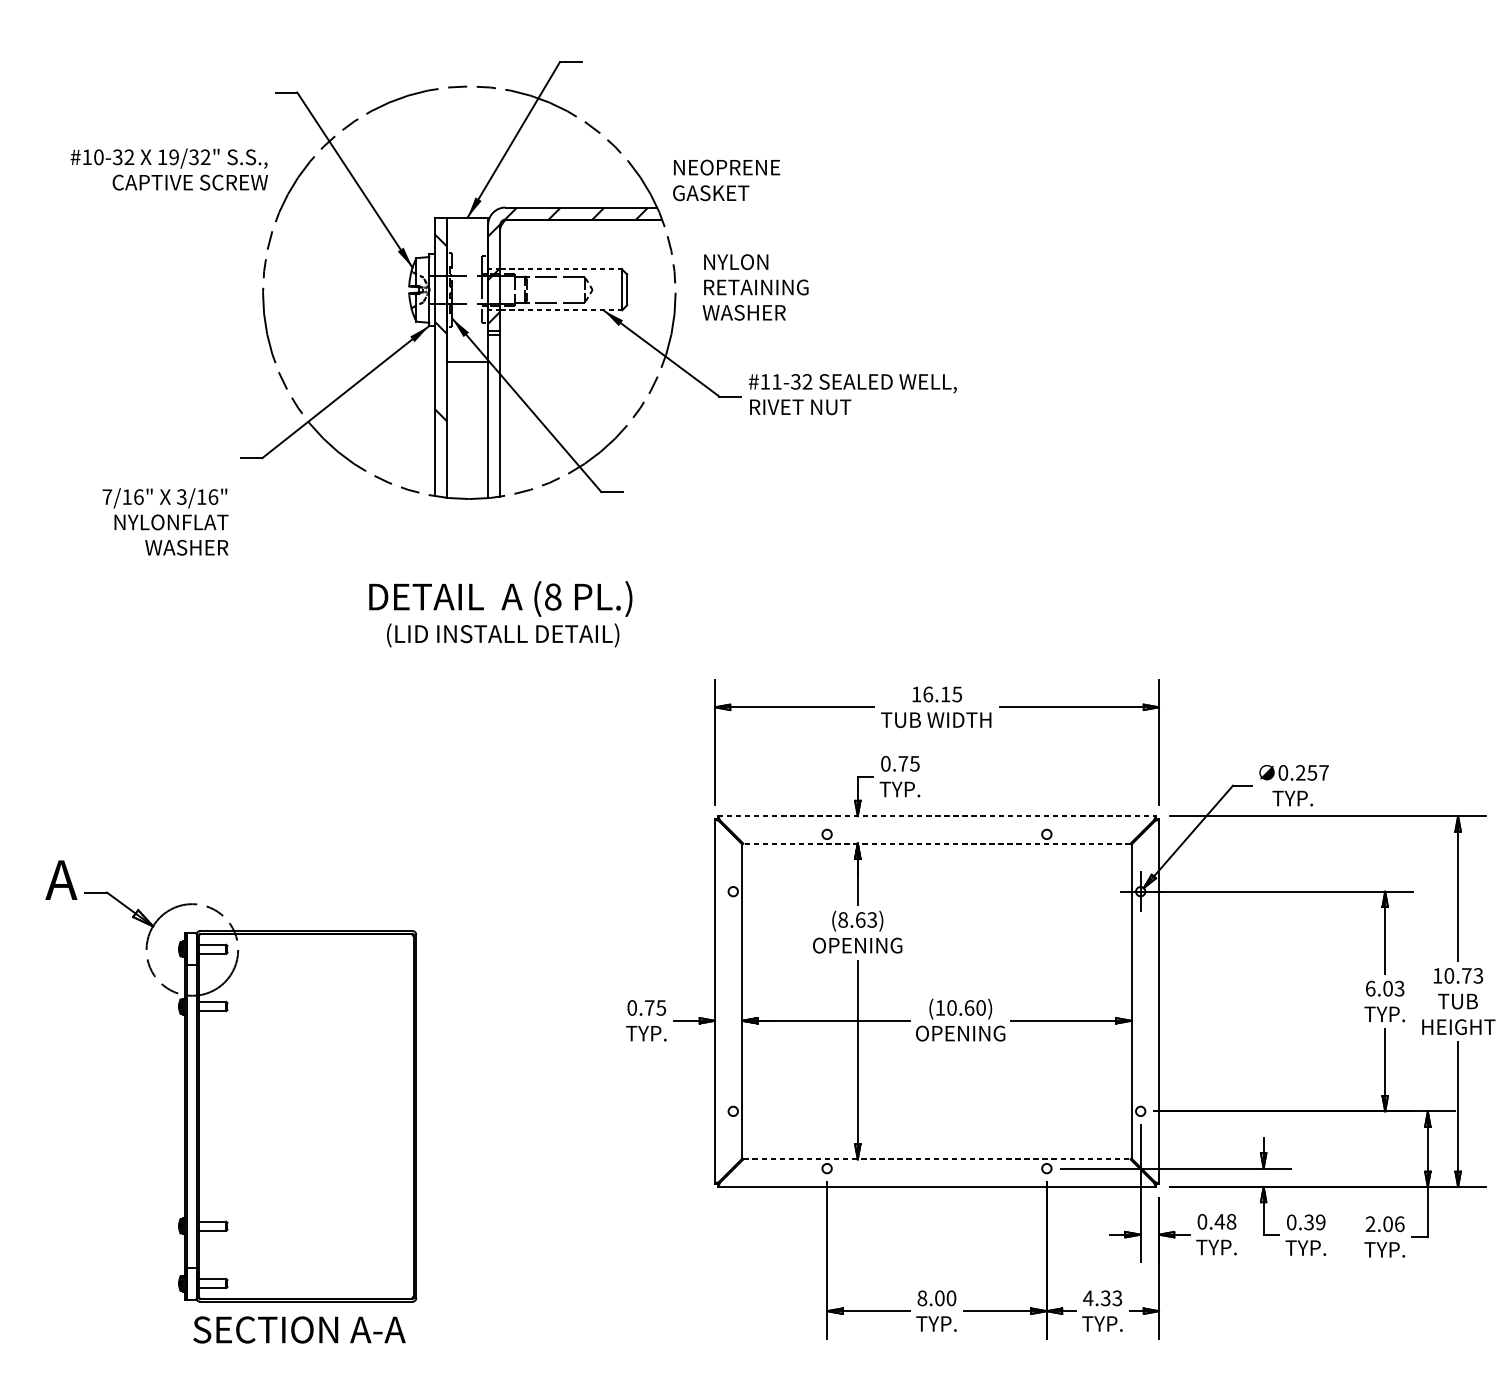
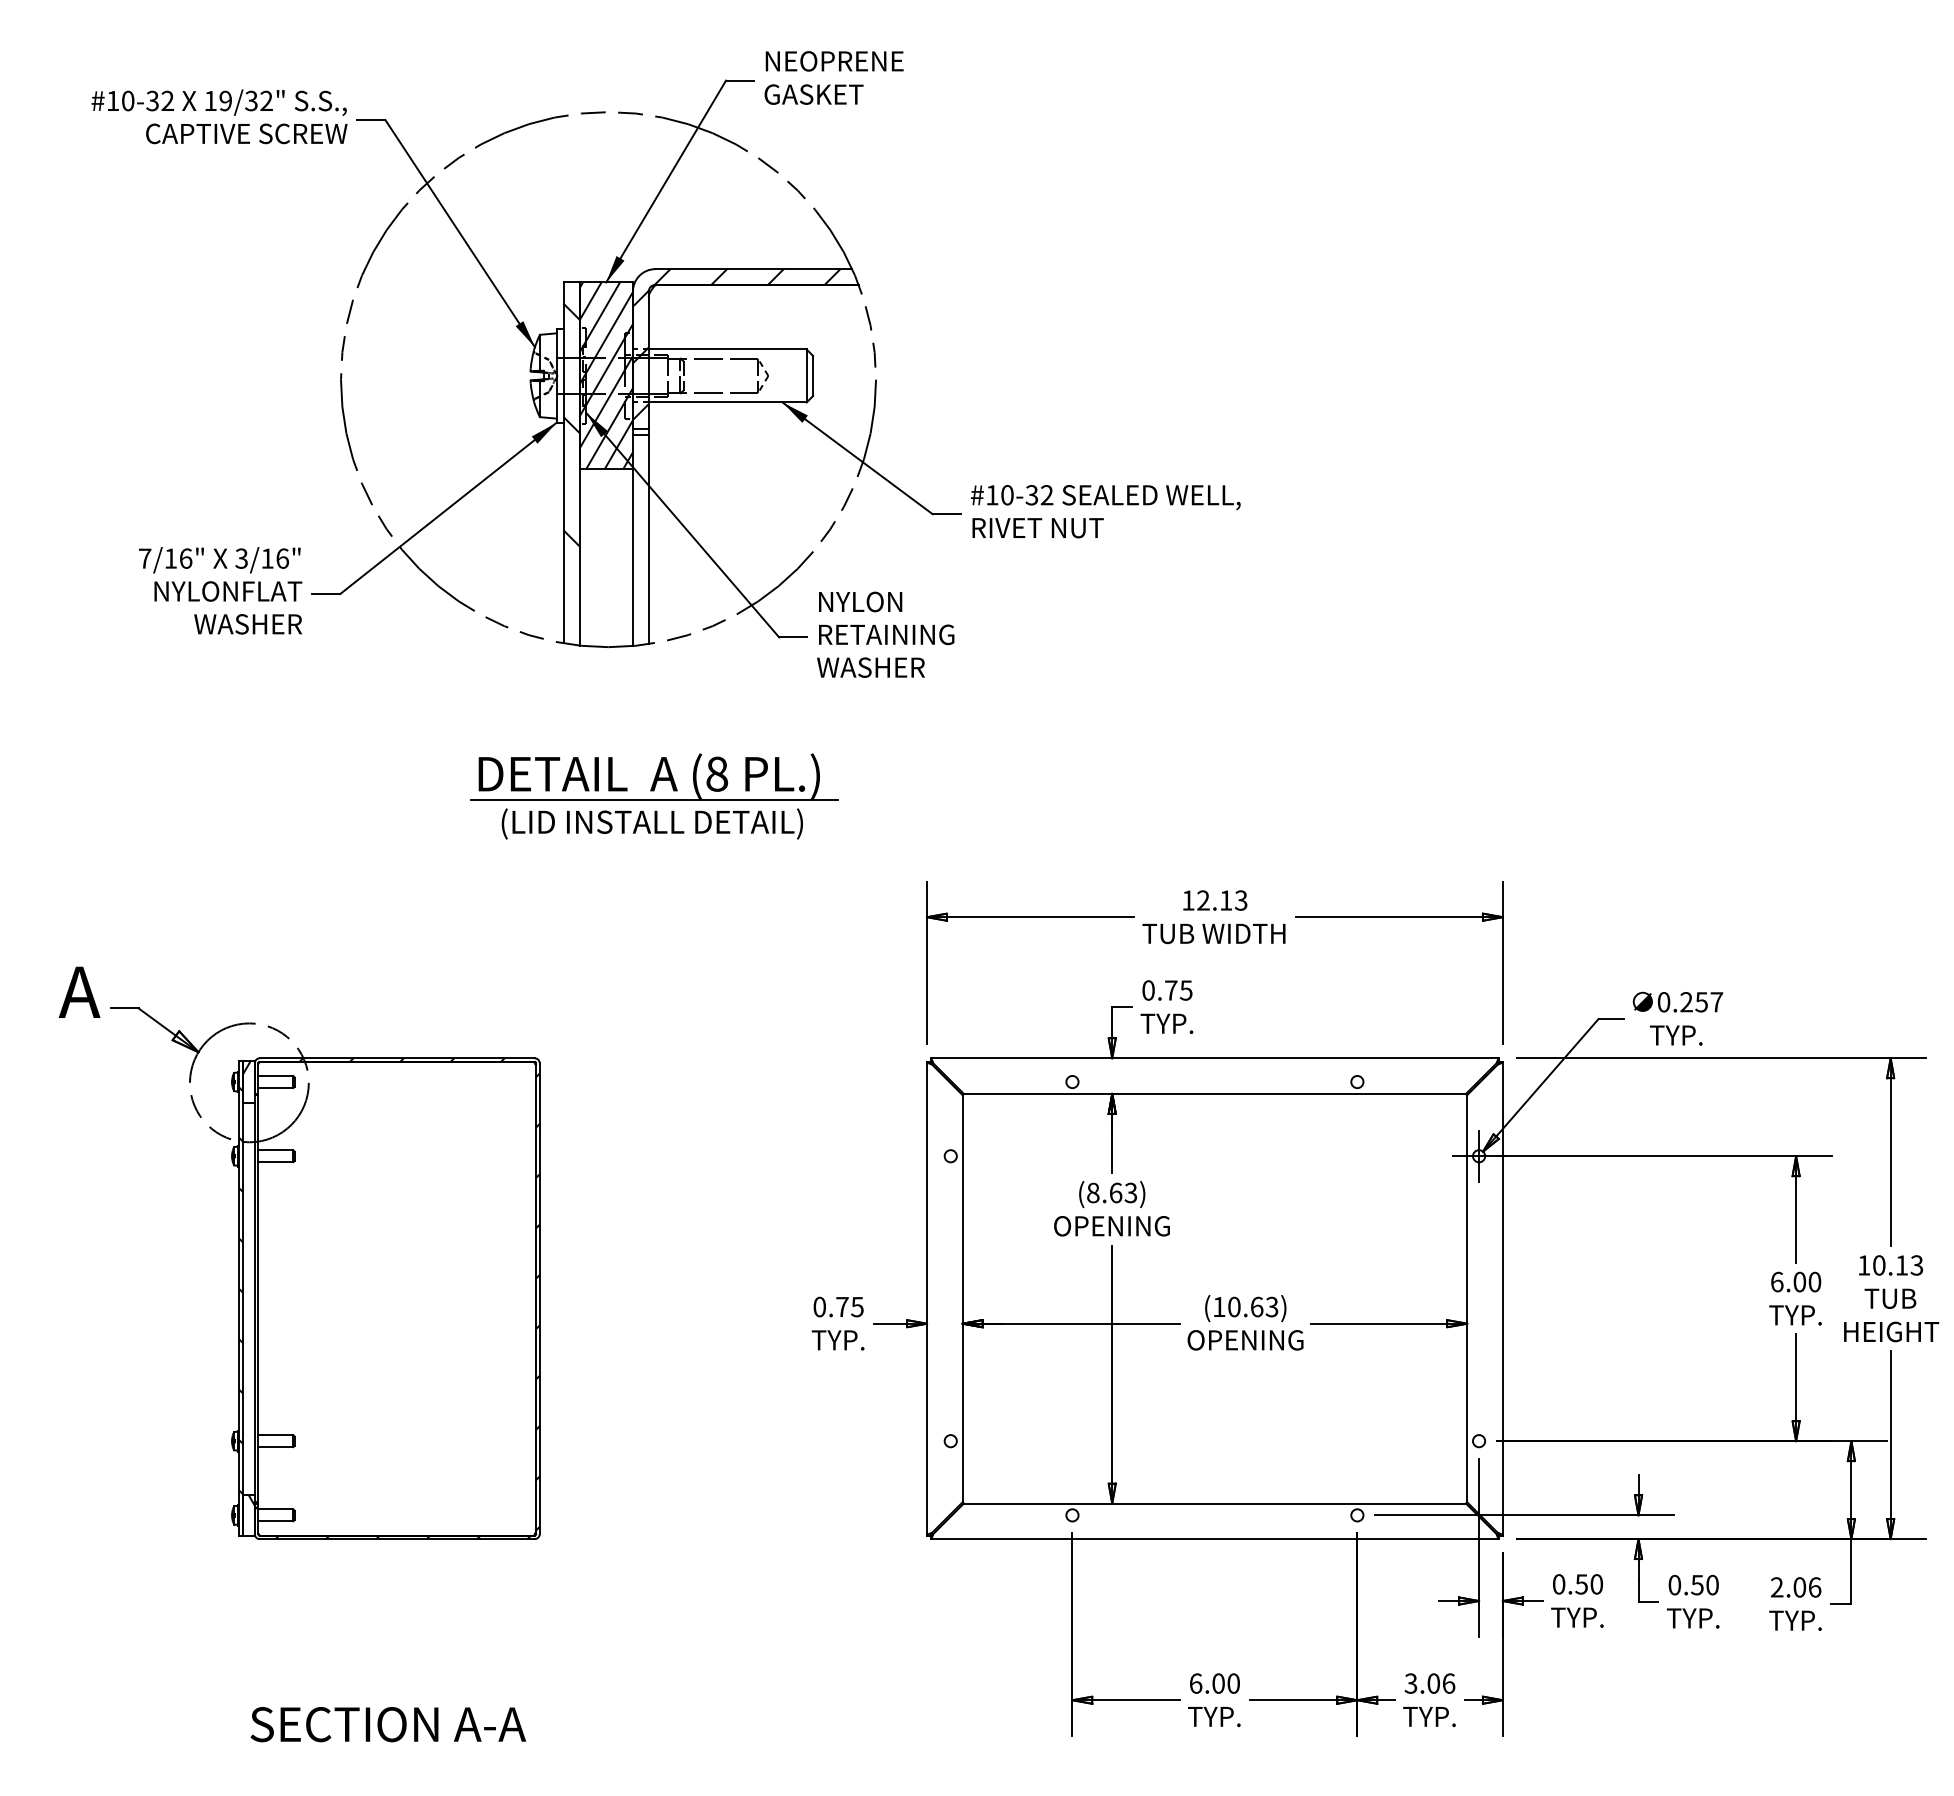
text: (169, 169) -> (219, 116), moved
text: (726, 180) -> (833, 77), moved
line: (561, 269) -> (727, 349), dashed -> solid
text: (755, 287) -> (885, 634), moved
hatch: (466, 289) -> (605, 375), added
line: (561, 310) -> (727, 402), dashed -> solid
text: (777, 382) -> (1007, 495), #11-32 -> #10-32
text: (165, 521) -> (220, 590), moved
line: (504, 617) -> (653, 800), added
text: (942, 694) -> (1222, 900), 16.15 -> 12.13
line: (937, 816) -> (1215, 1058), dashed -> solid
line: (936, 843) -> (1214, 1093), dashed -> solid
text: (1466, 975) -> (1901, 1265), 10.73 -> 10.13
text: (1399, 989) -> (1814, 1282), 6.03 -> 6.00
text: (980, 1007) -> (1271, 1306), (10.60) -> (10.63)
part: (231, 1080) -> (299, 1252), moved
line: (937, 1159) -> (1215, 1503), dashed -> solid
text: (1225, 1221) -> (1588, 1584), 0.48 -> 0.50
text: (1314, 1221) -> (1704, 1584), 0.39 -> 0.50
text: (922, 1298) -> (1195, 1683), 8.00 -> 6.00
text: (1102, 1298) -> (1429, 1683), 4.33 -> 3.06

